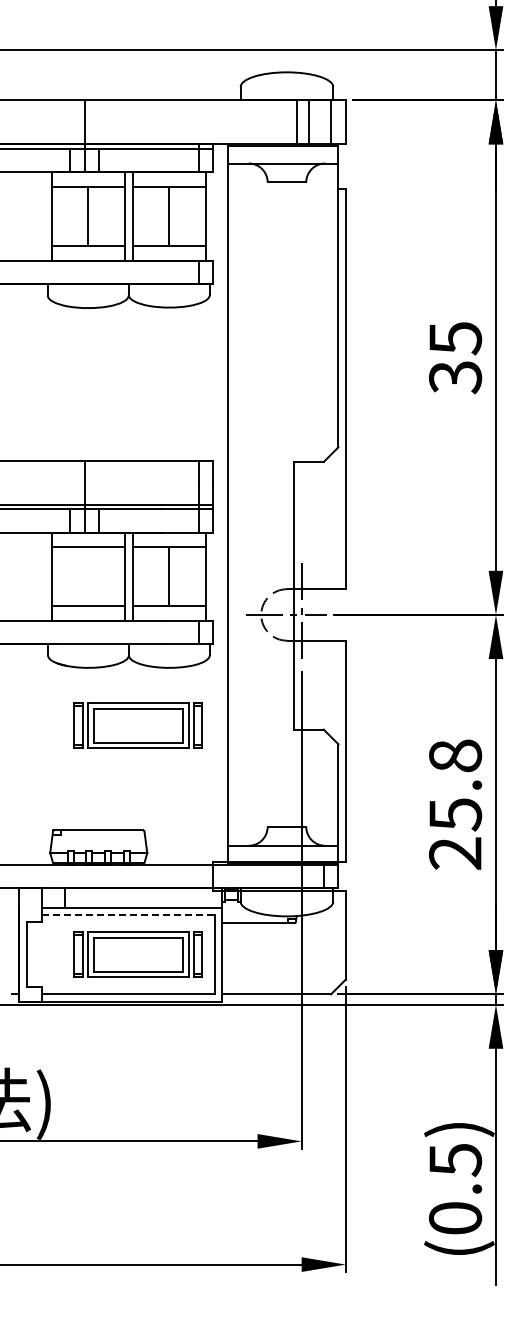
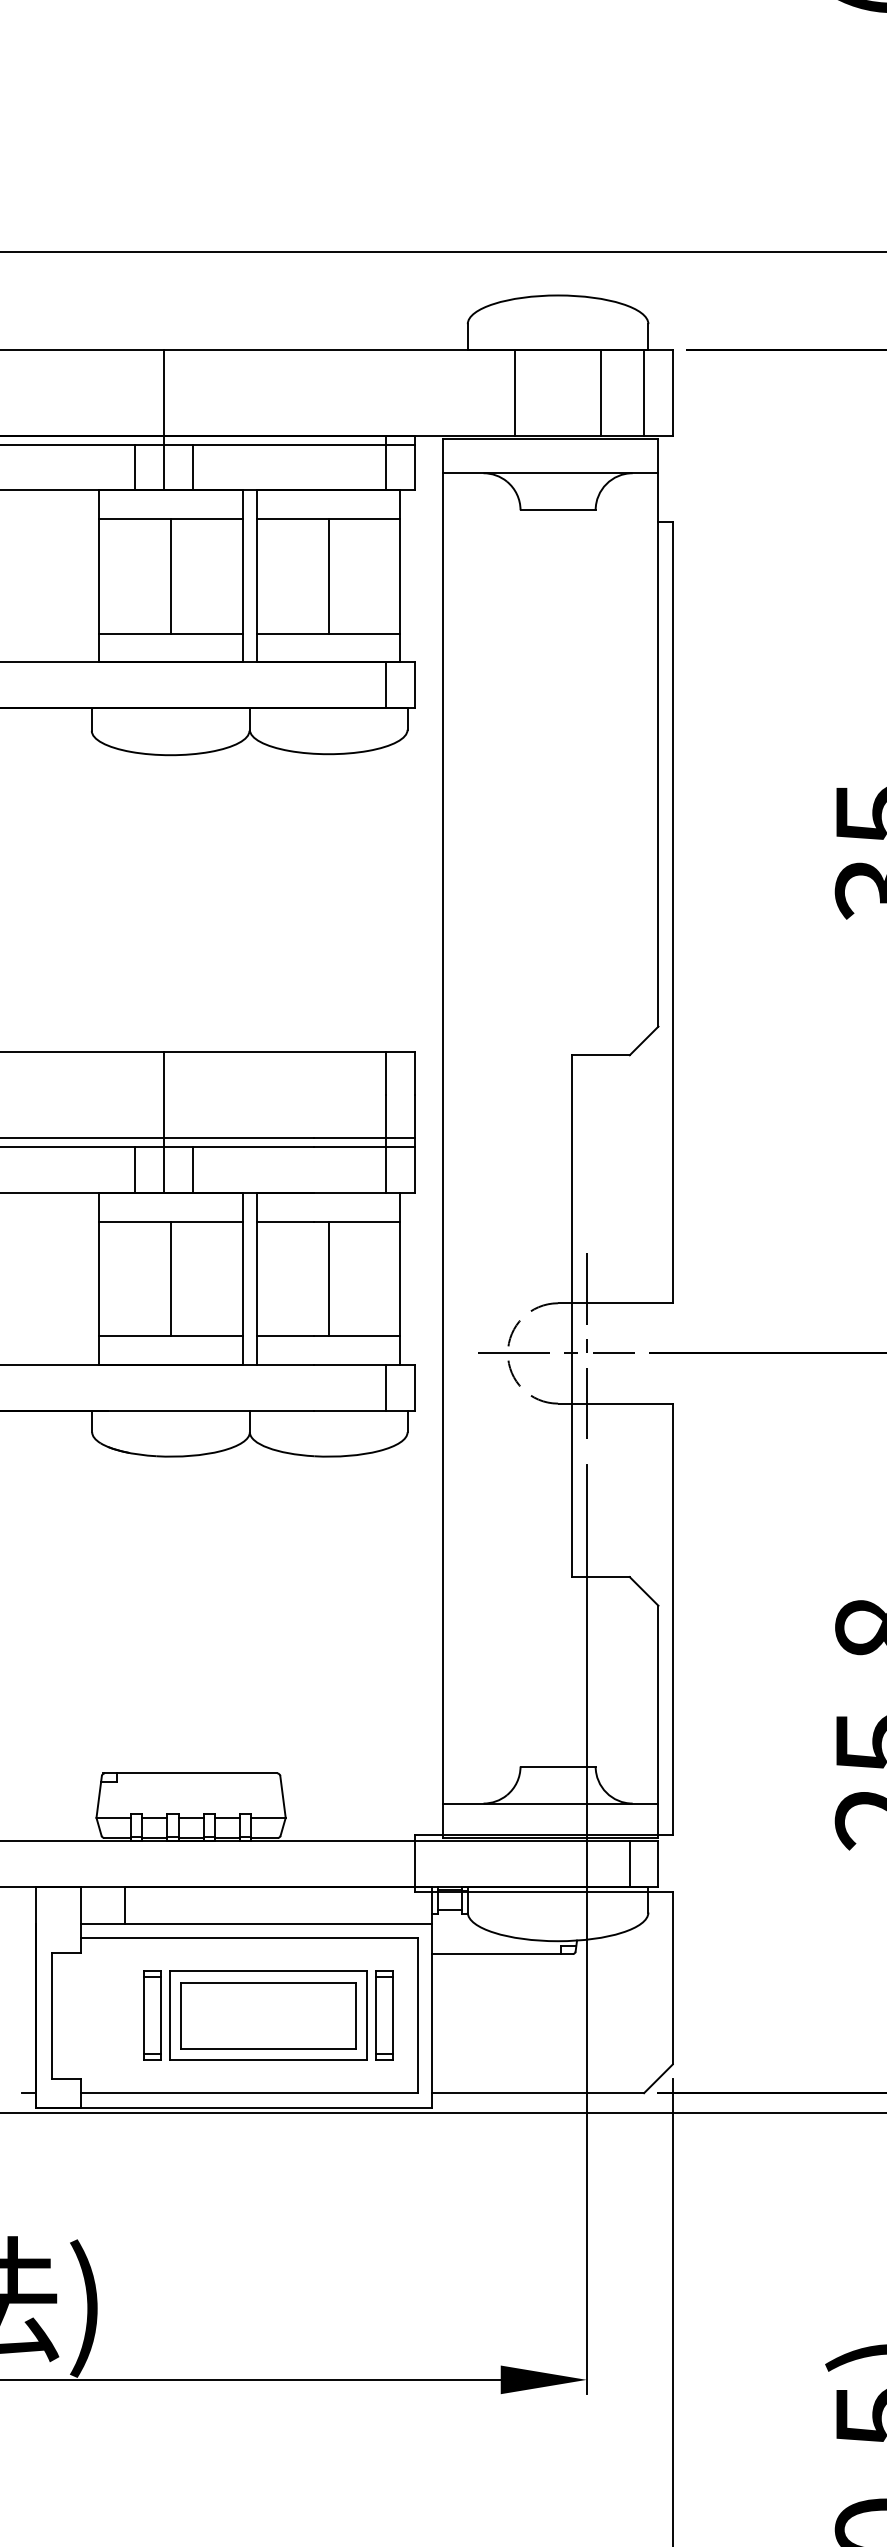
line: (296, 122) -> (514, 393), moved
line: (88, 576) -> (171, 1278), added
part: (137, 725) -> (266, 1568), removed
line: (129, 914) -> (251, 1937), dashed -> solid

